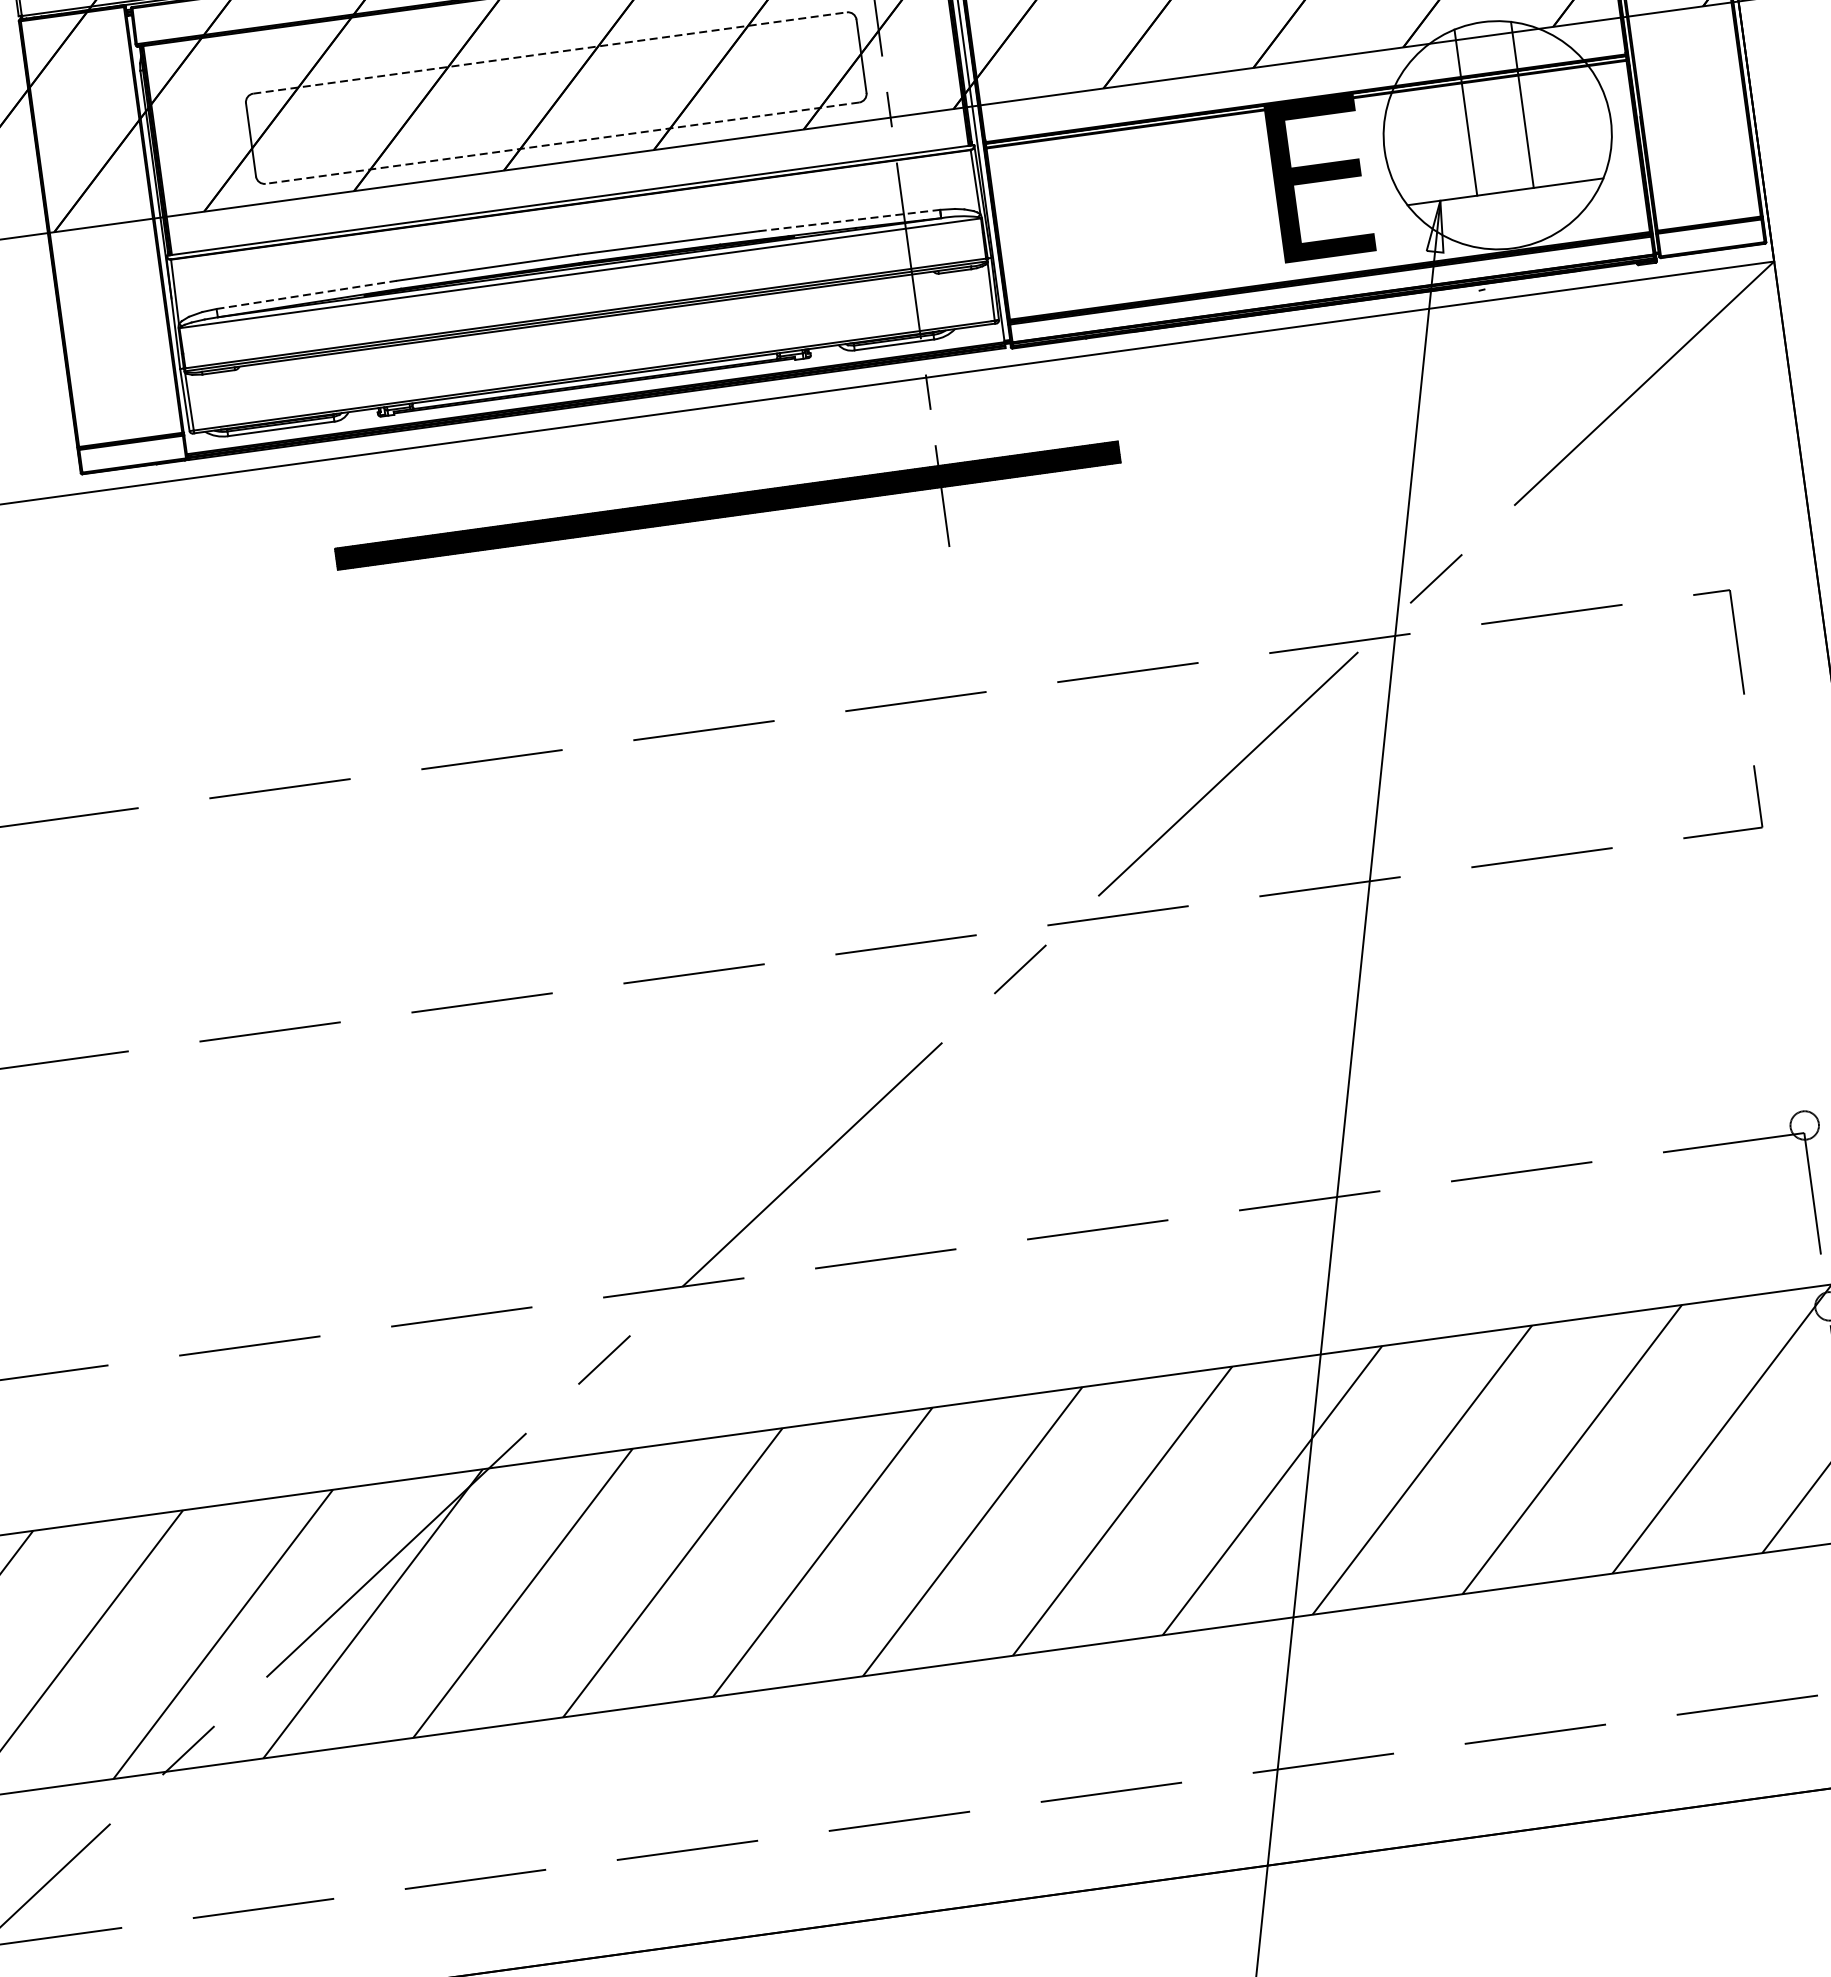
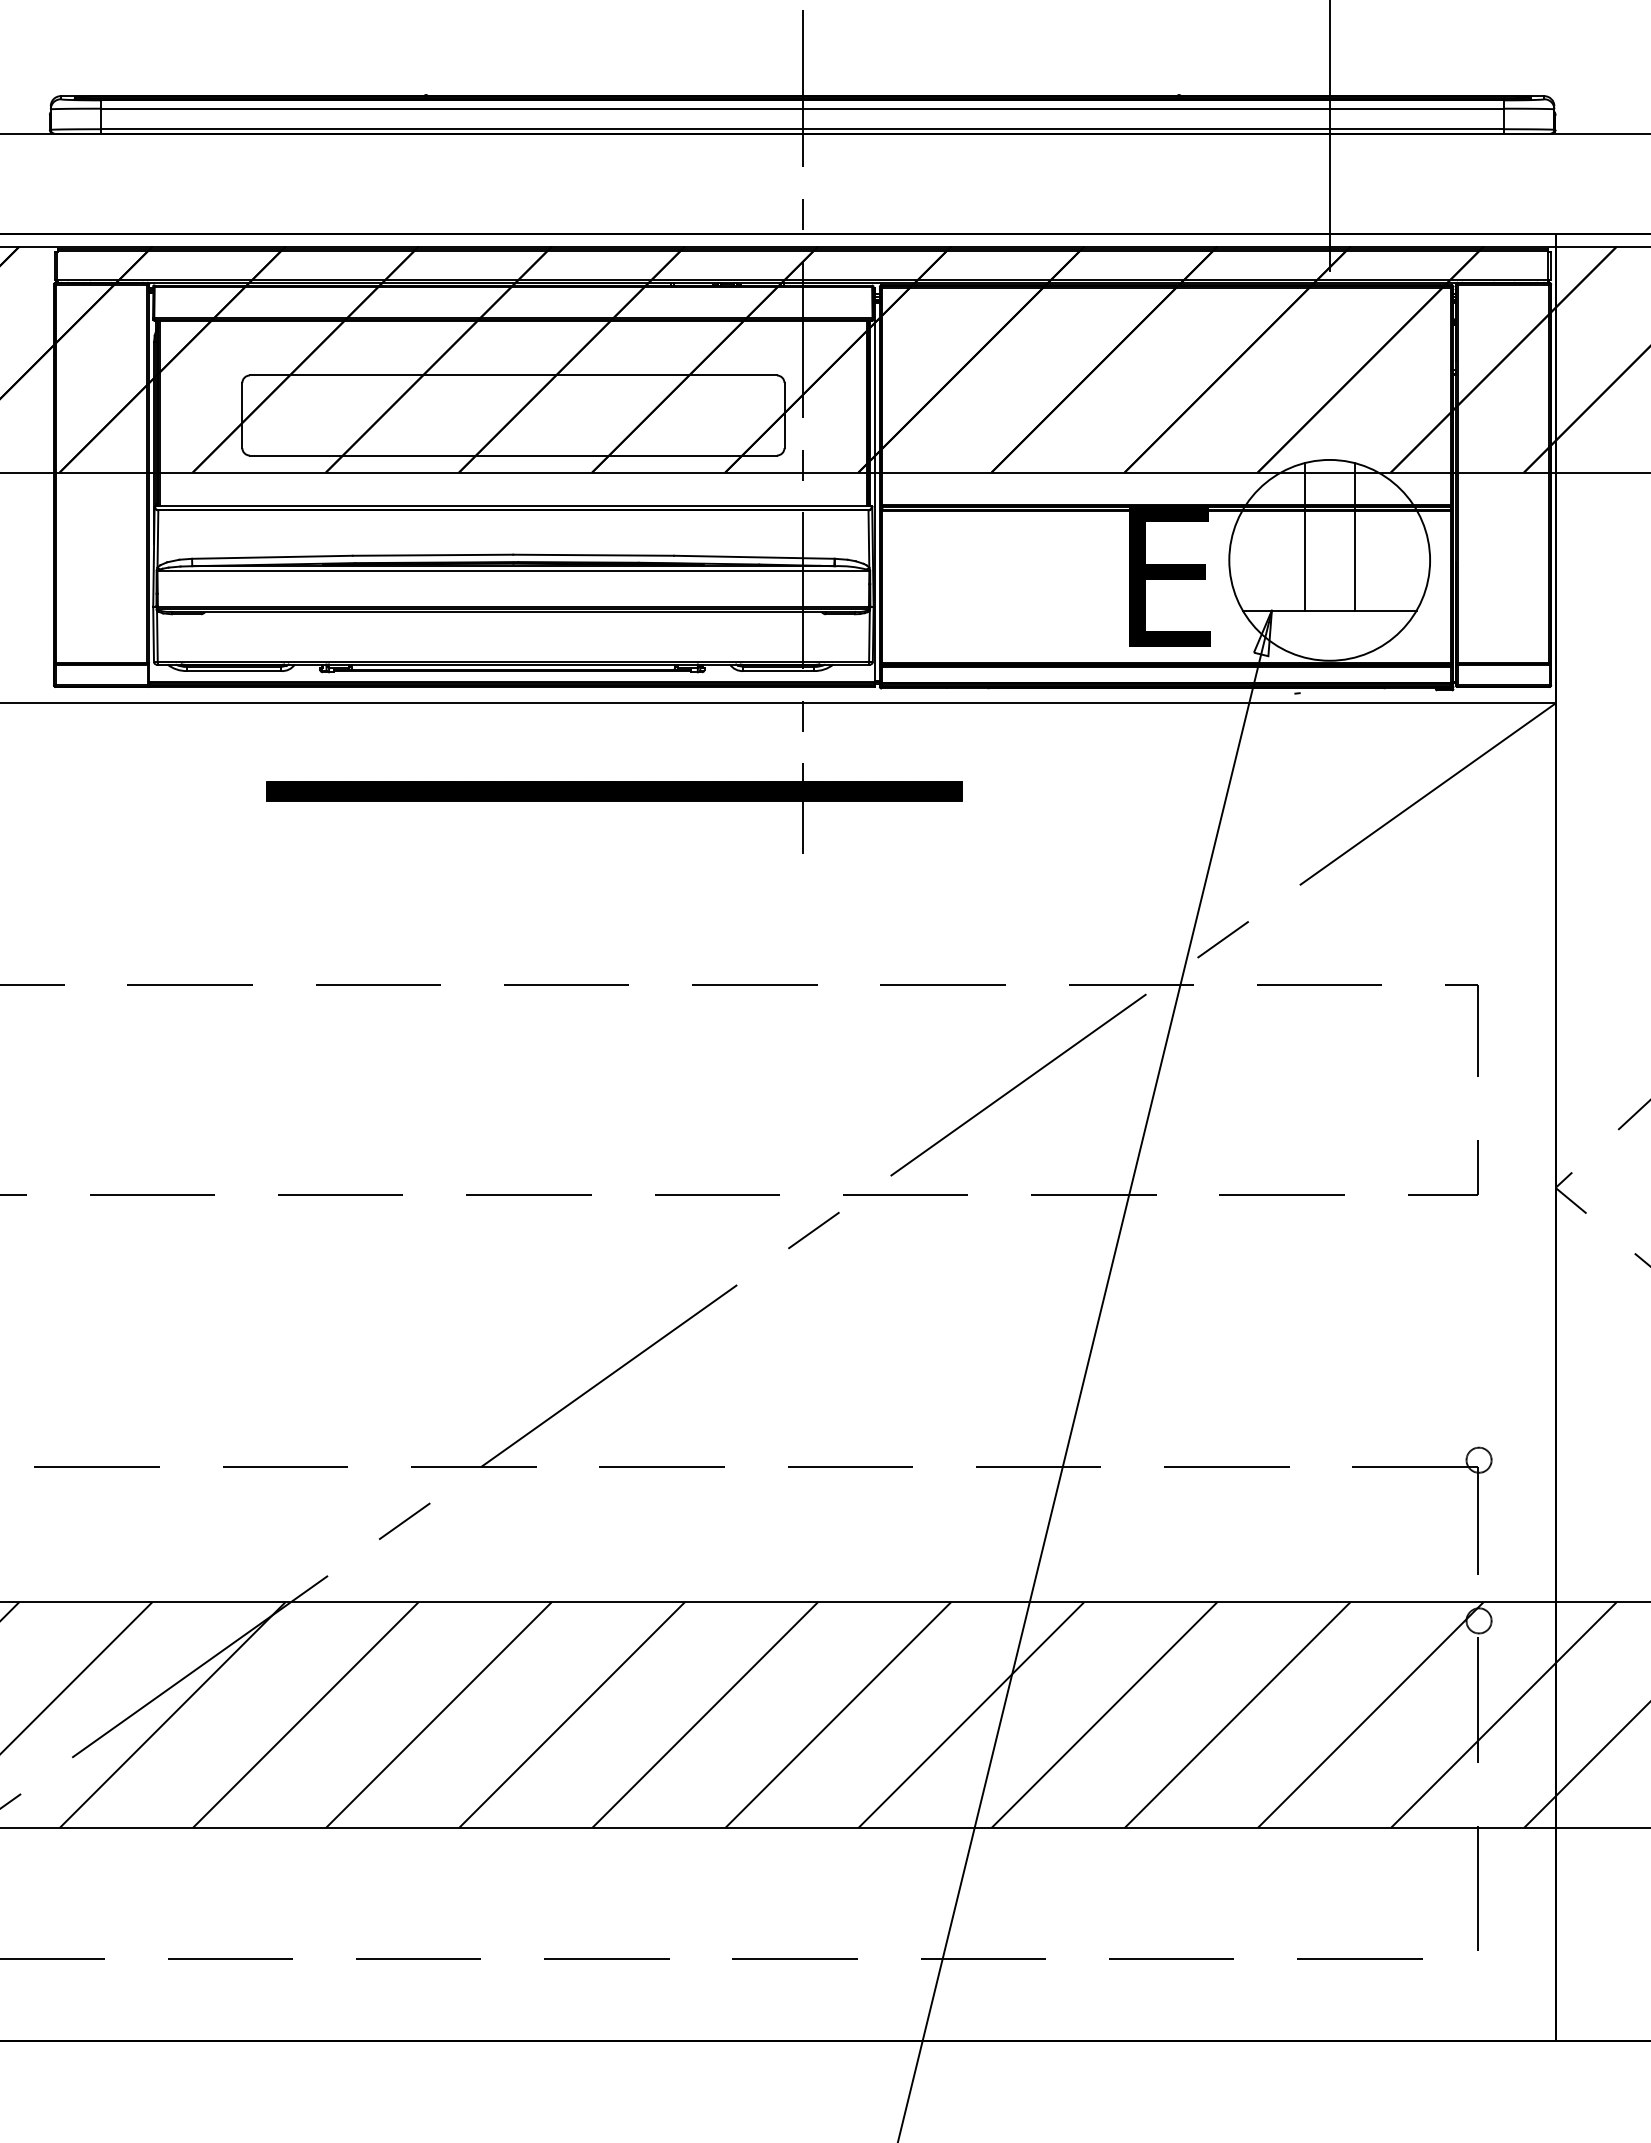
line: (550, 53) -> (513, 375), dashed -> solid
line: (562, 143) -> (513, 455), dashed -> solid
line: (849, 220) -> (754, 557), dashed -> solid
line: (306, 295) -> (272, 557), dashed -> solid

